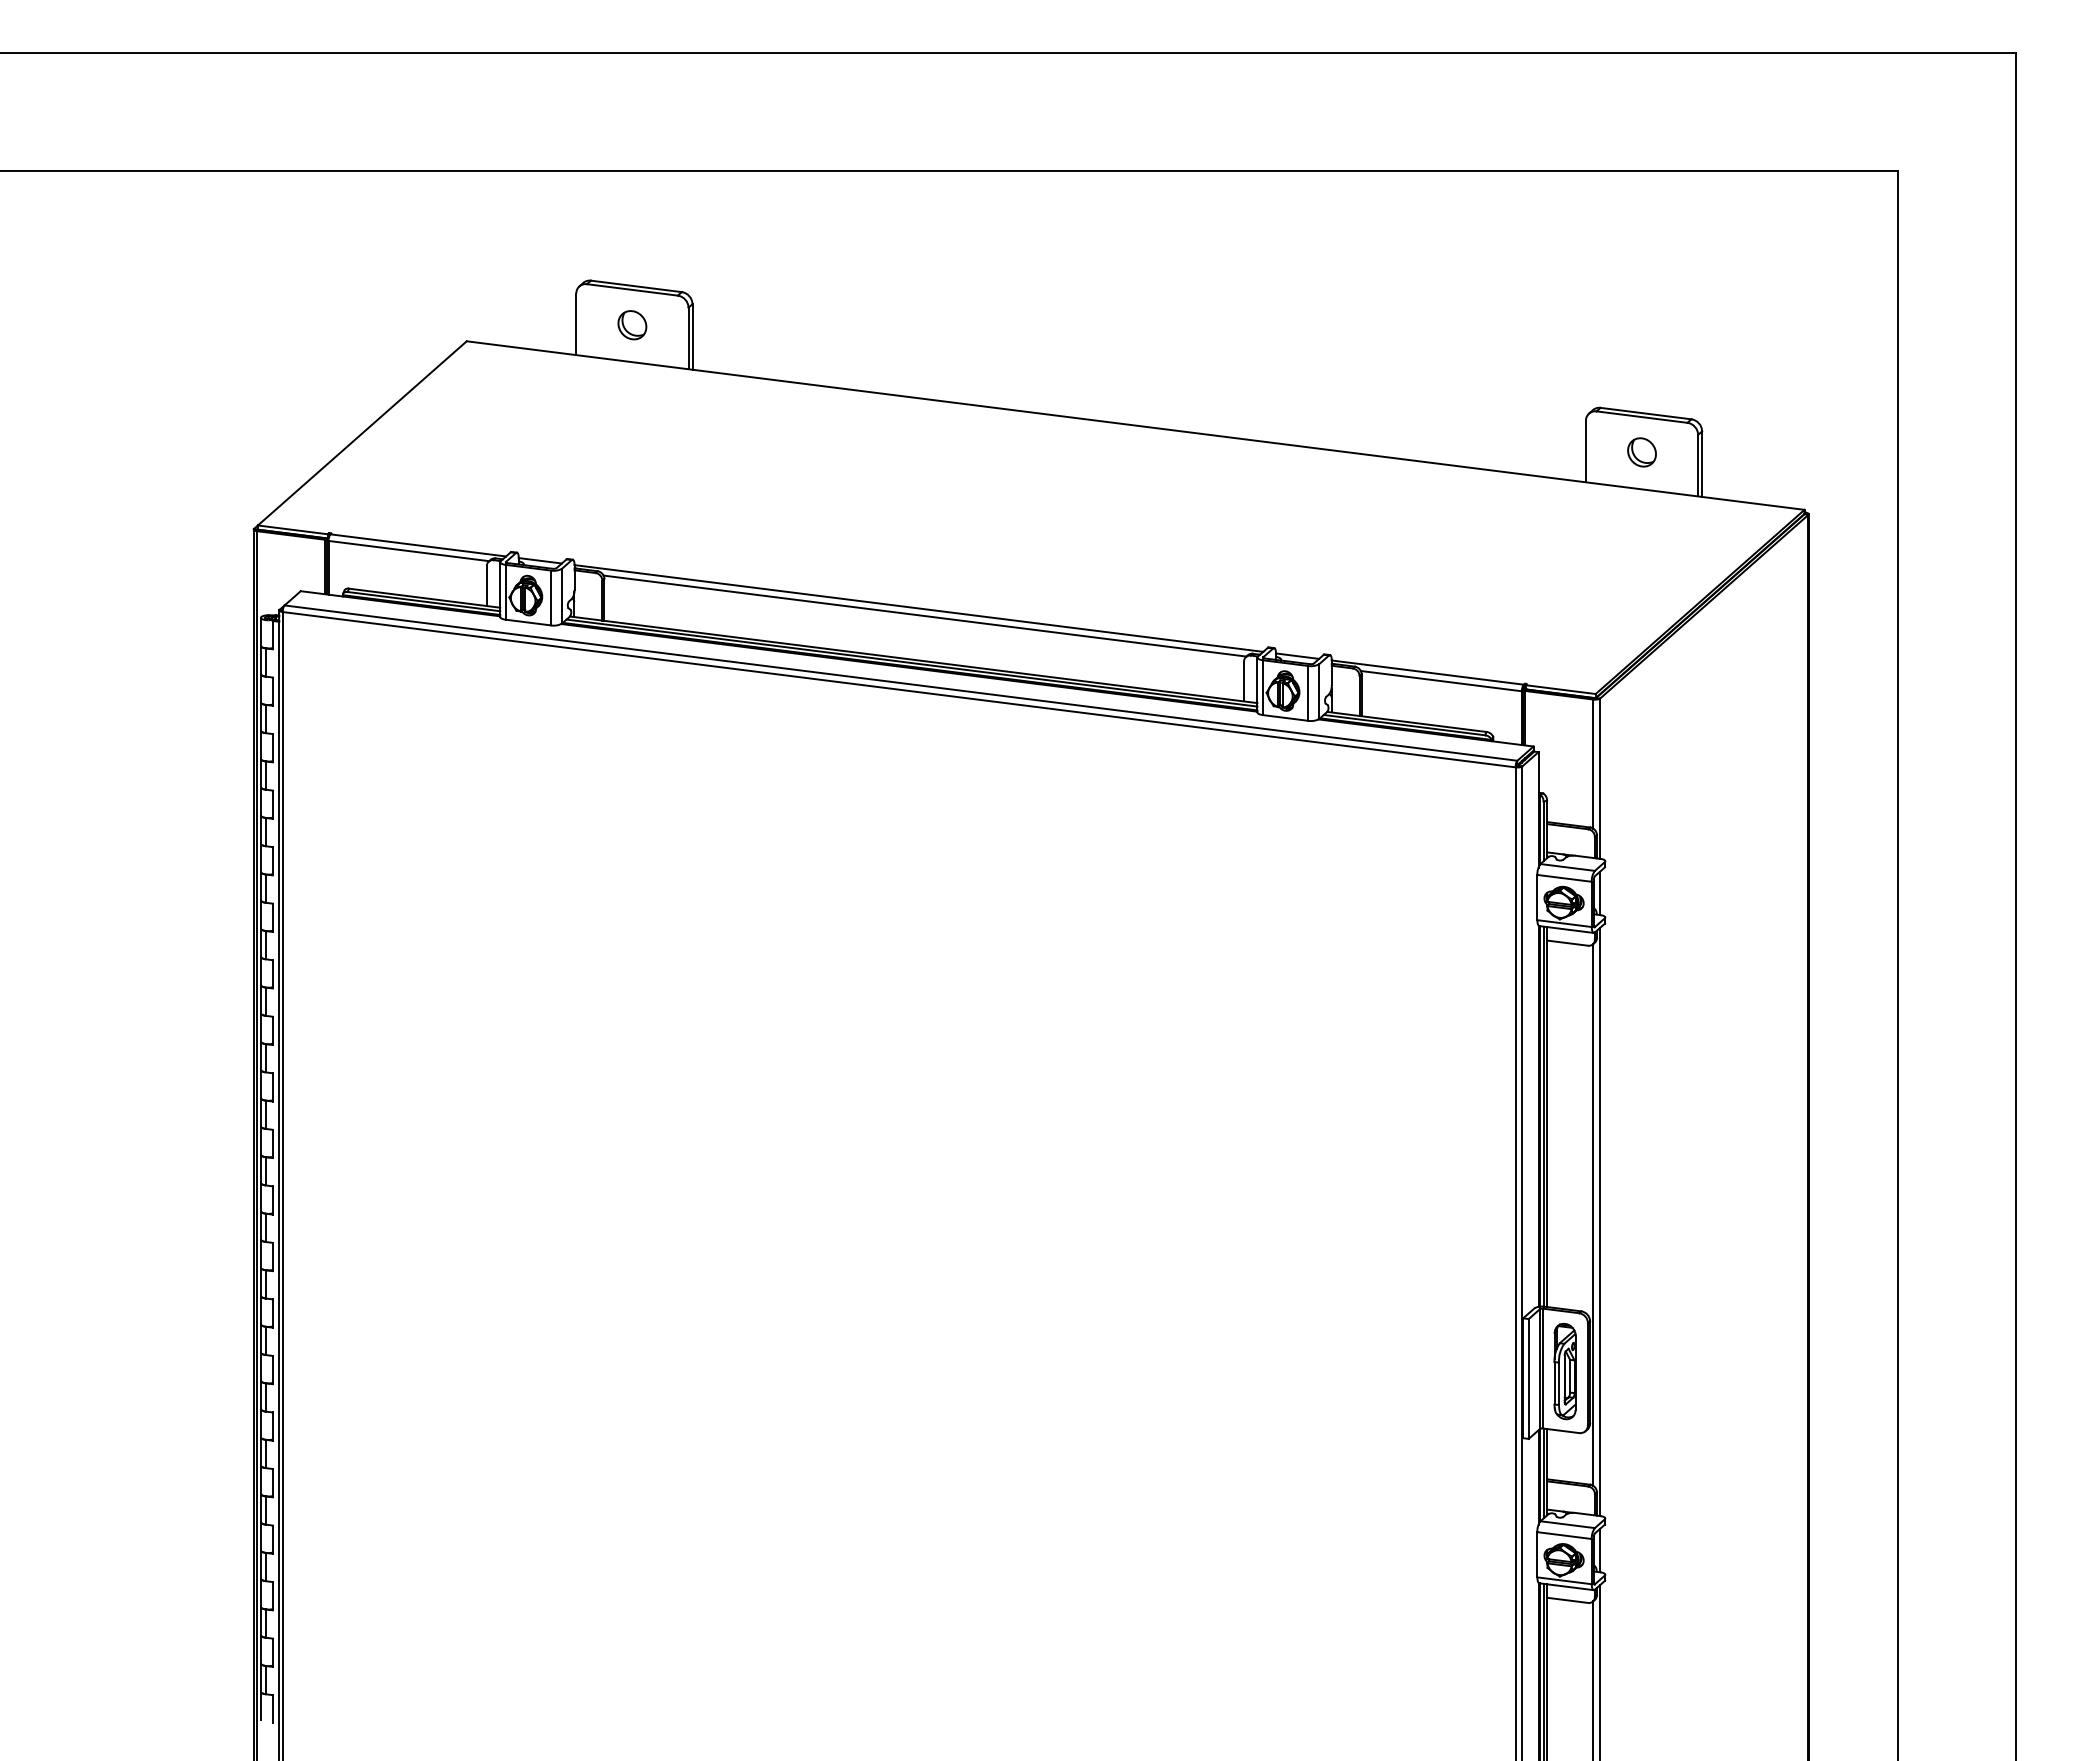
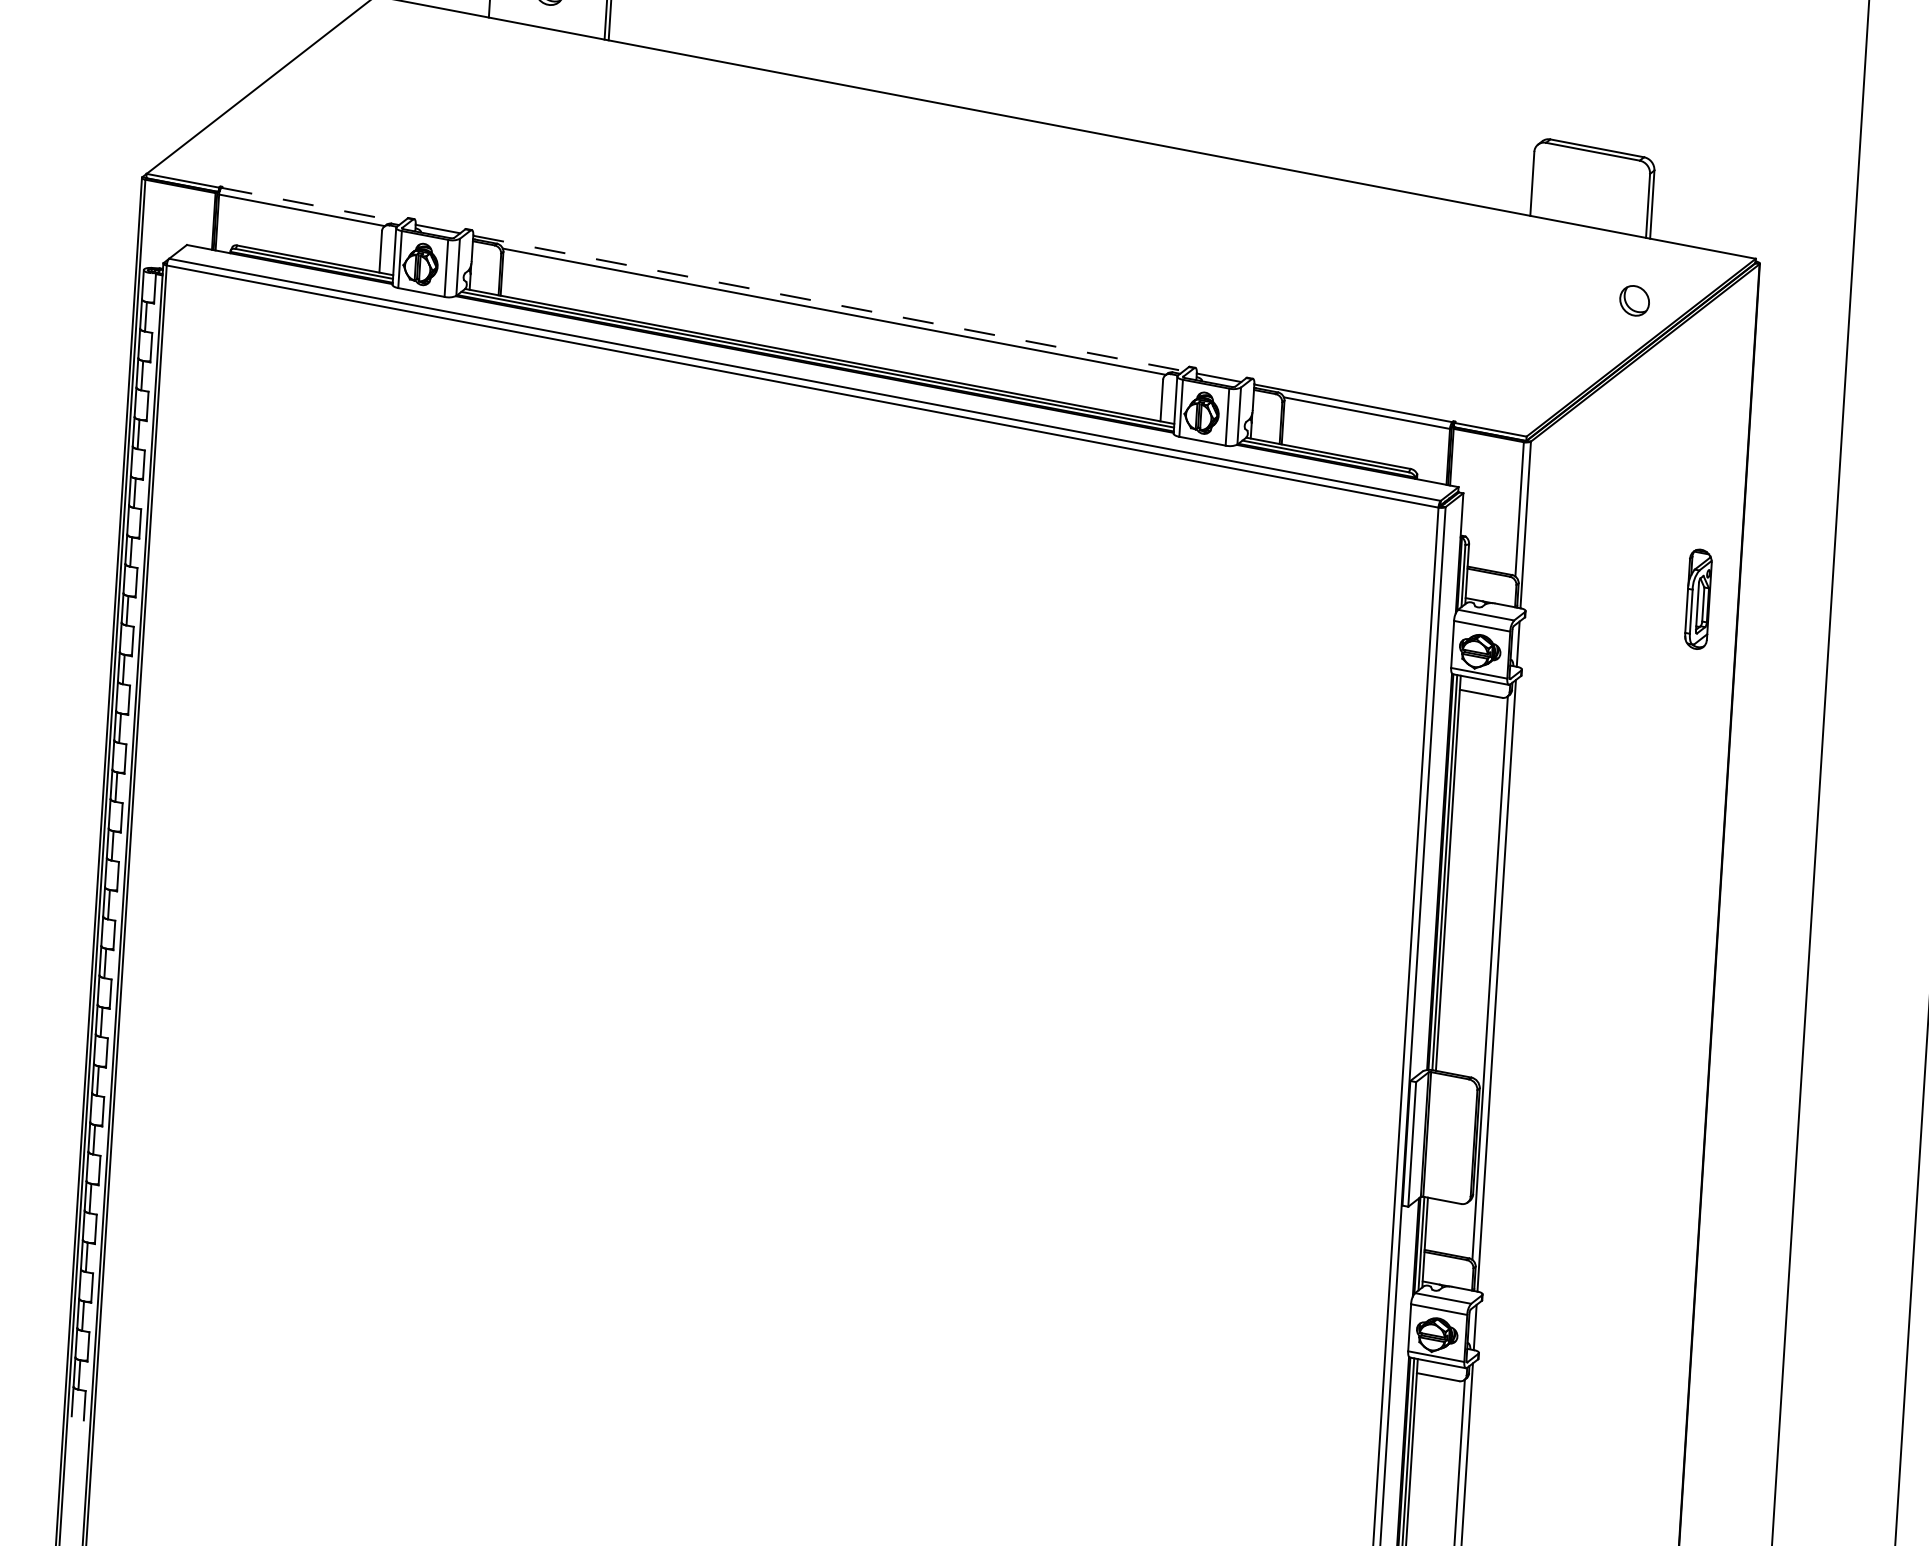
part: (1641, 452) -> (1634, 300), moved
line: (418, 545) -> (312, 205), solid -> dashed
line: (919, 608) -> (829, 303), solid -> dashed
part: (1564, 1371) -> (1697, 599), moved

